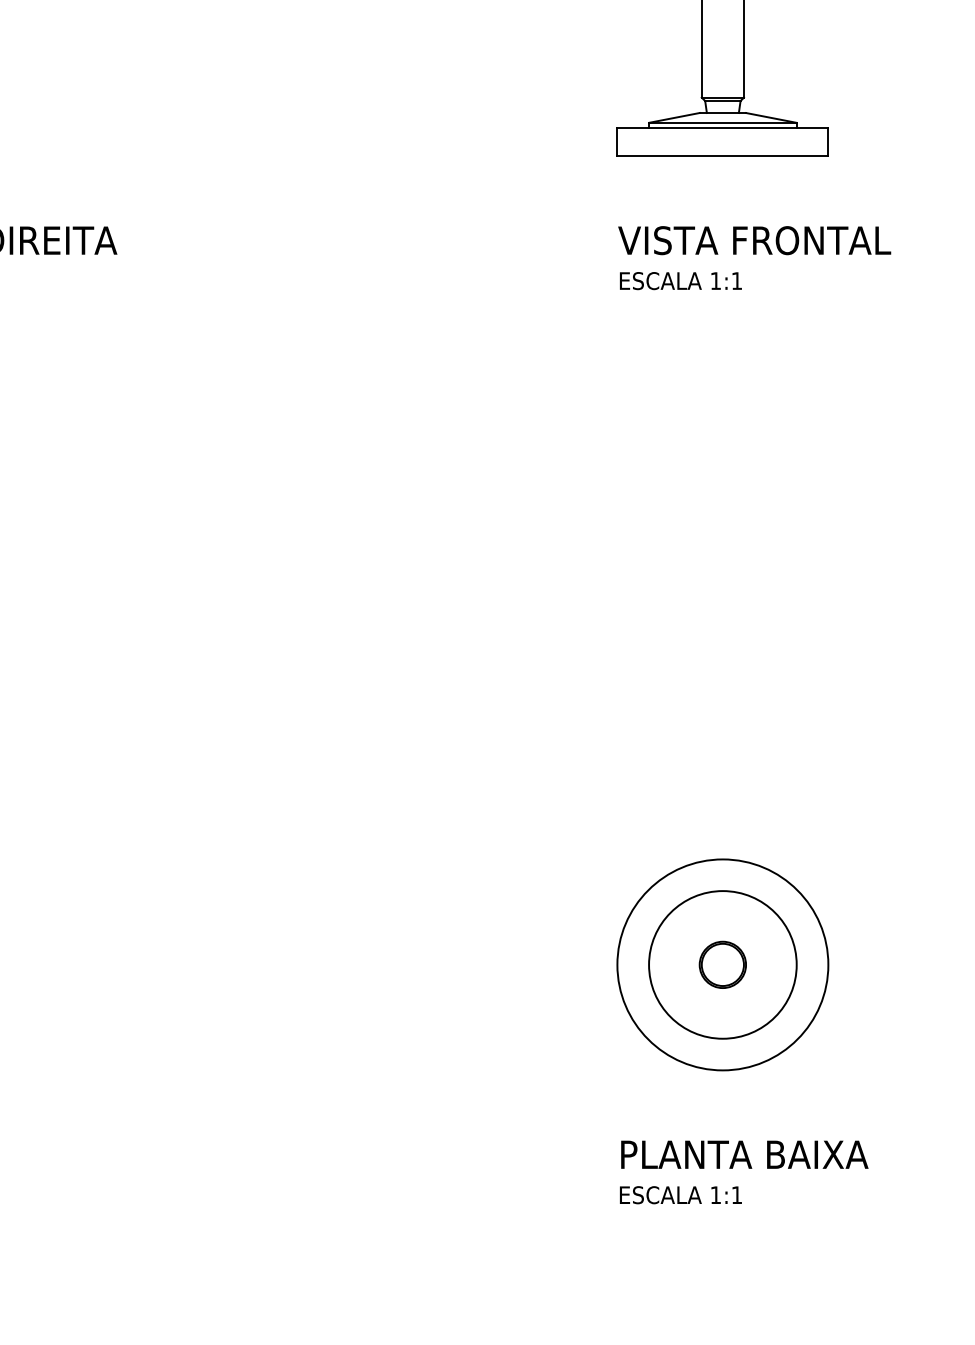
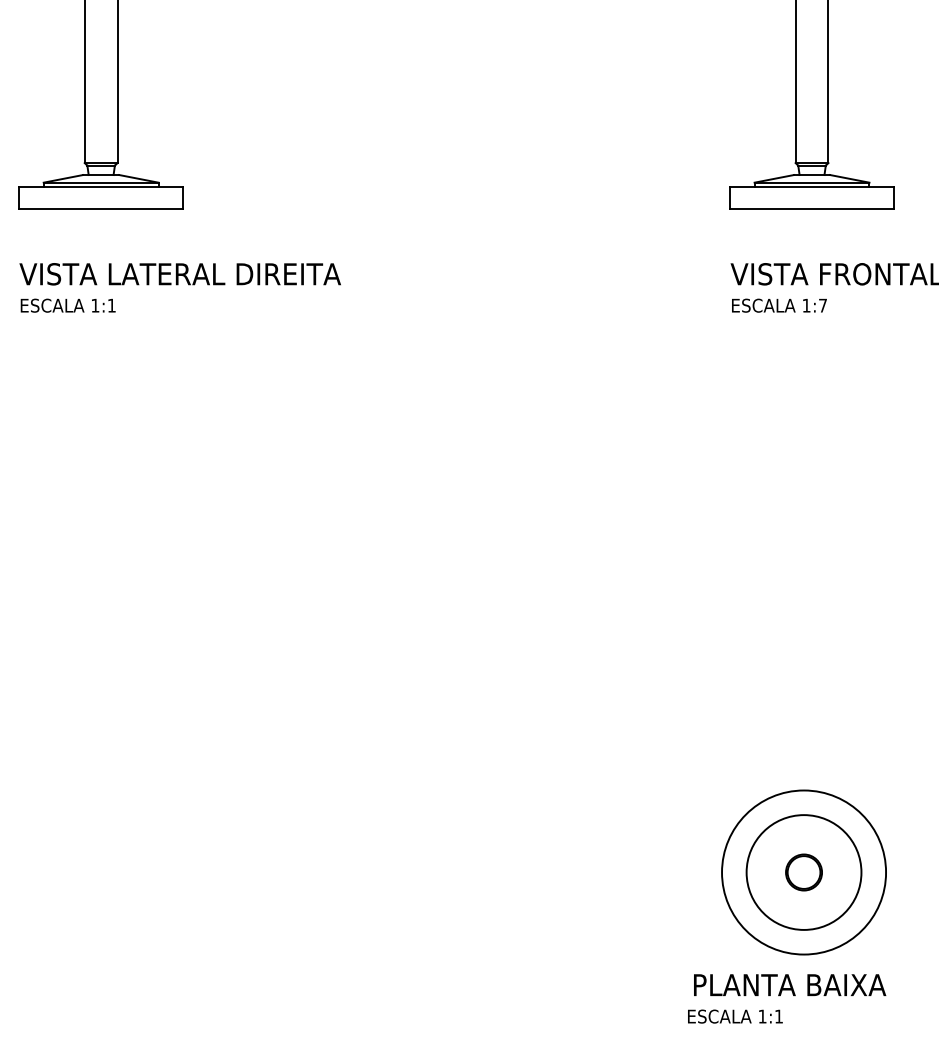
text: (736, 280) -> (822, 305), 1:1 -> 1:7
part: (722, 964) -> (803, 872), moved
text: (745, 1153) -> (790, 984), moved
text: (681, 1195) -> (735, 1016), moved

